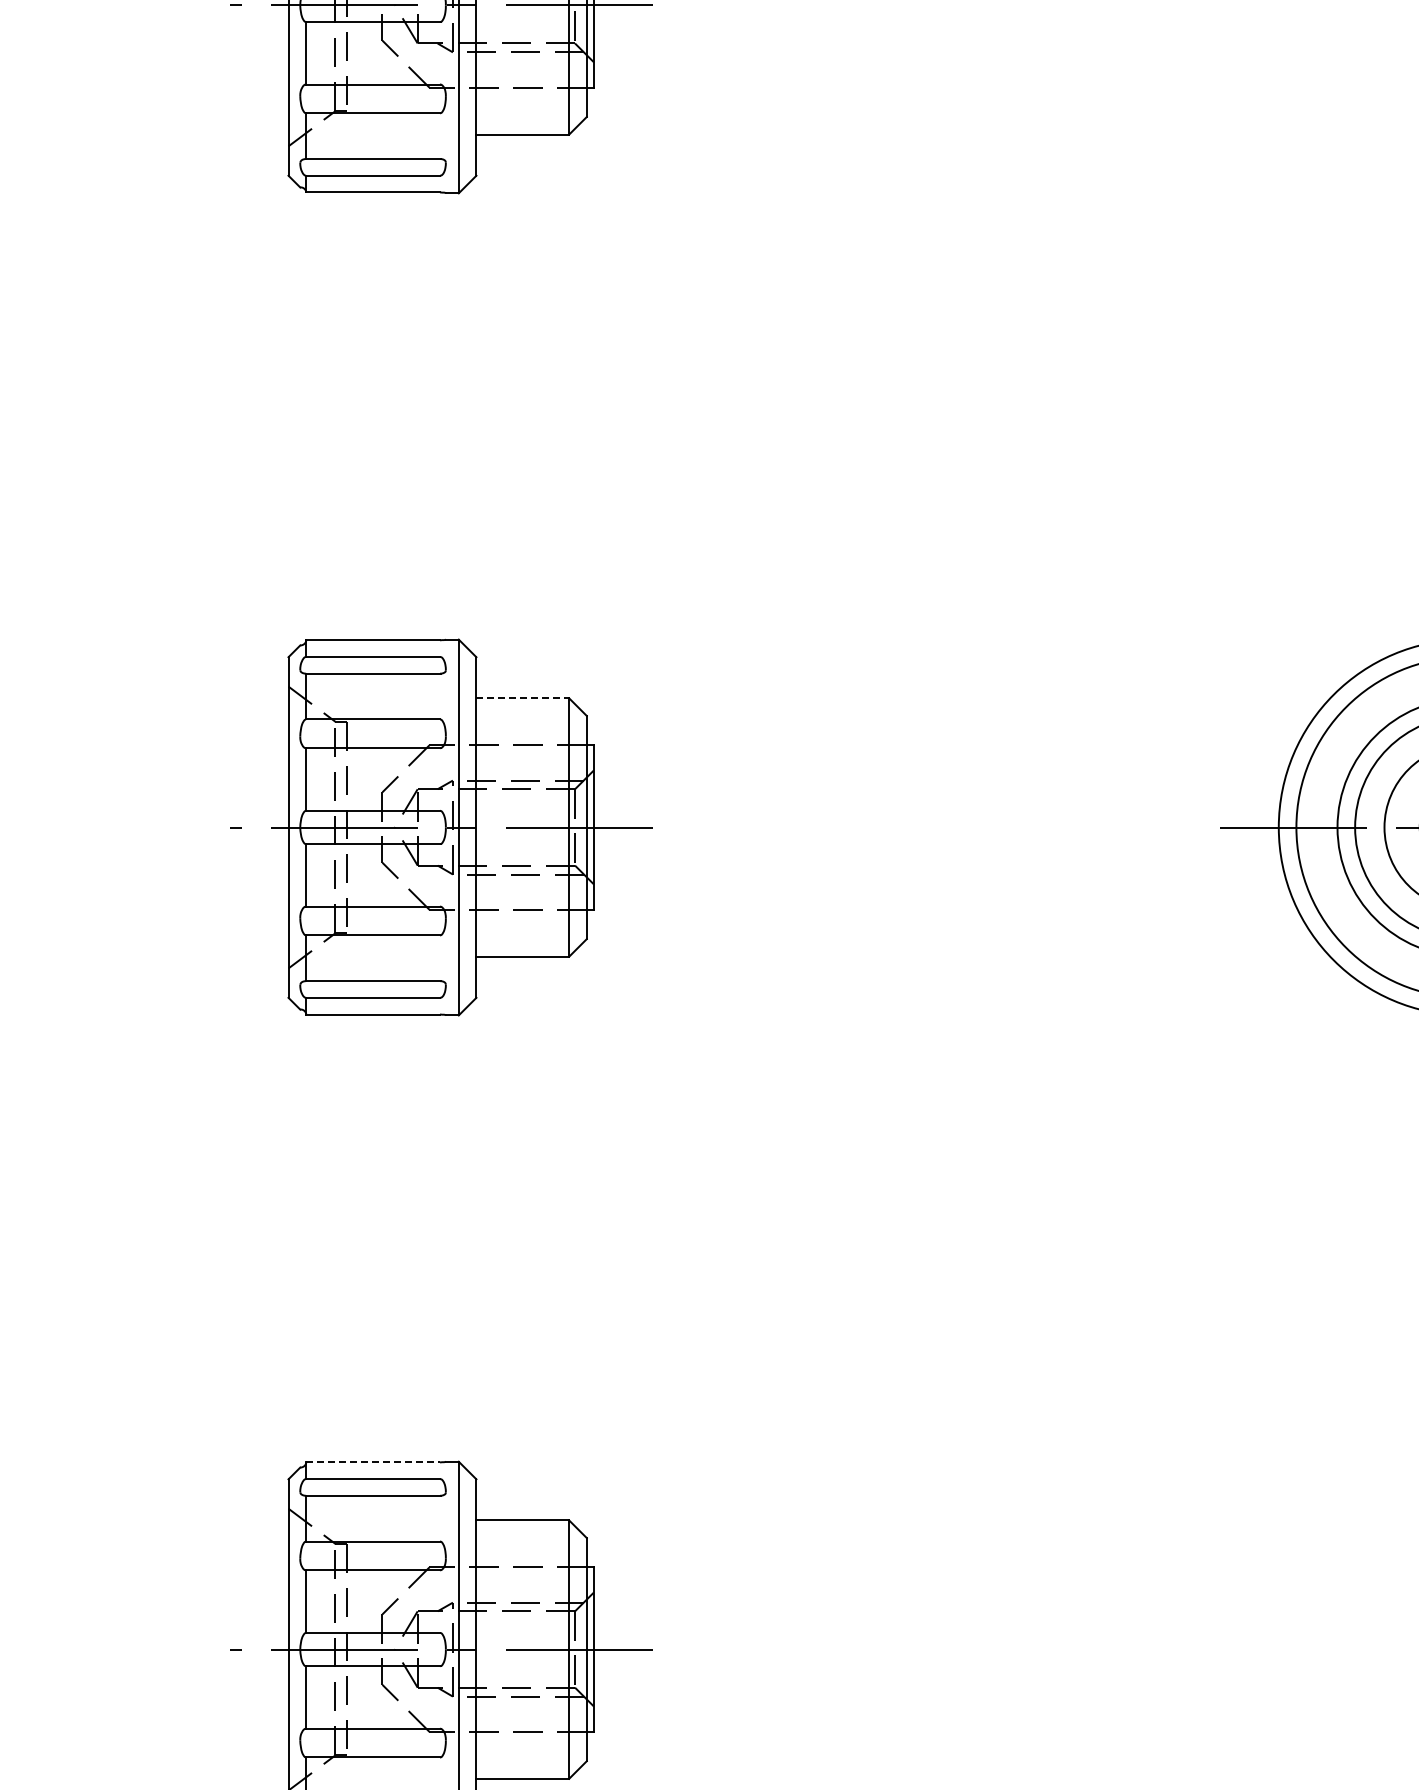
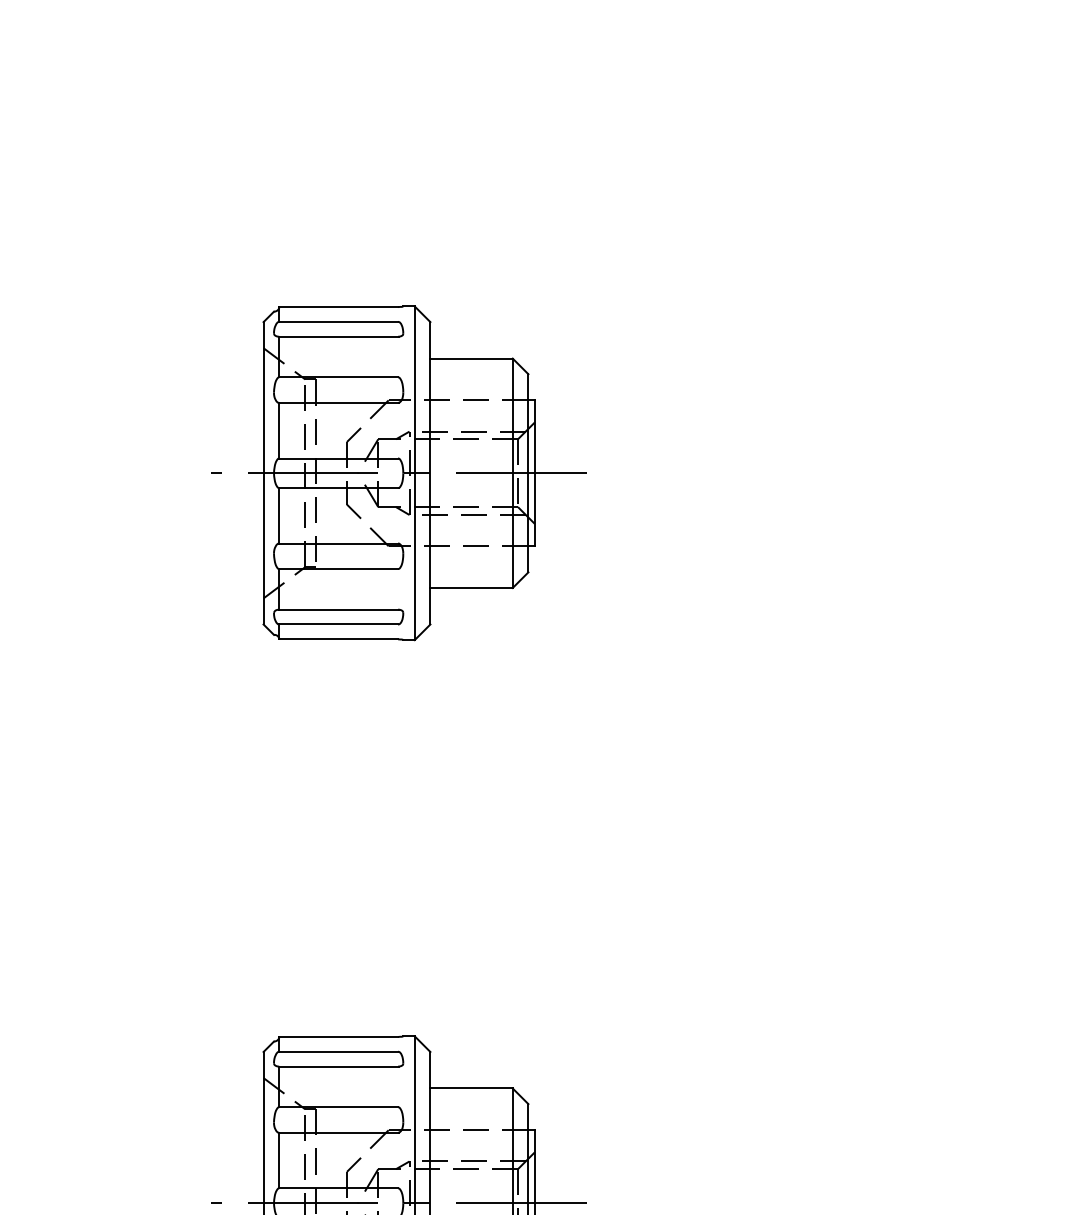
line: (523, 698) -> (472, 358), dashed -> solid
line: (373, 1462) -> (339, 1037), dashed -> solid

